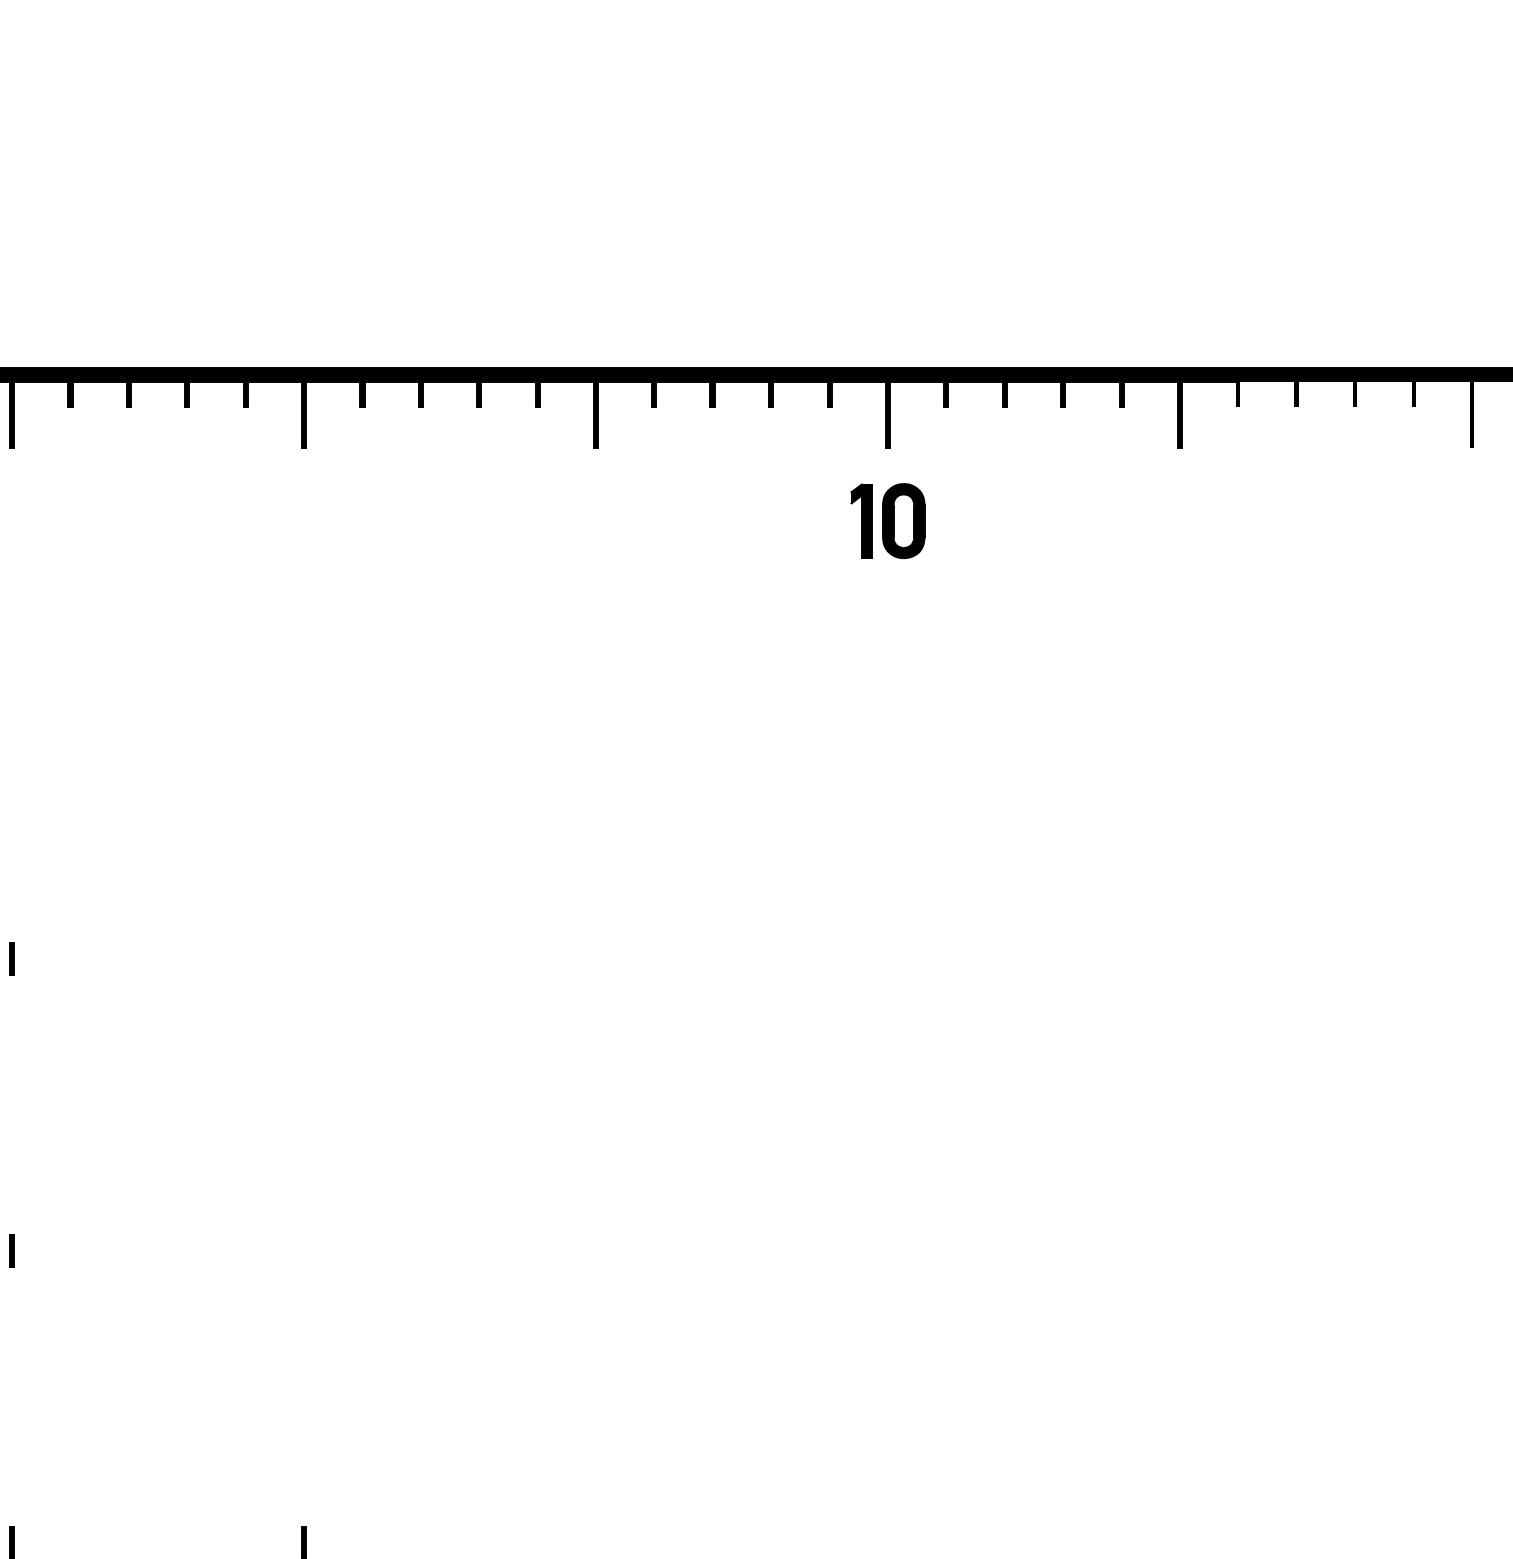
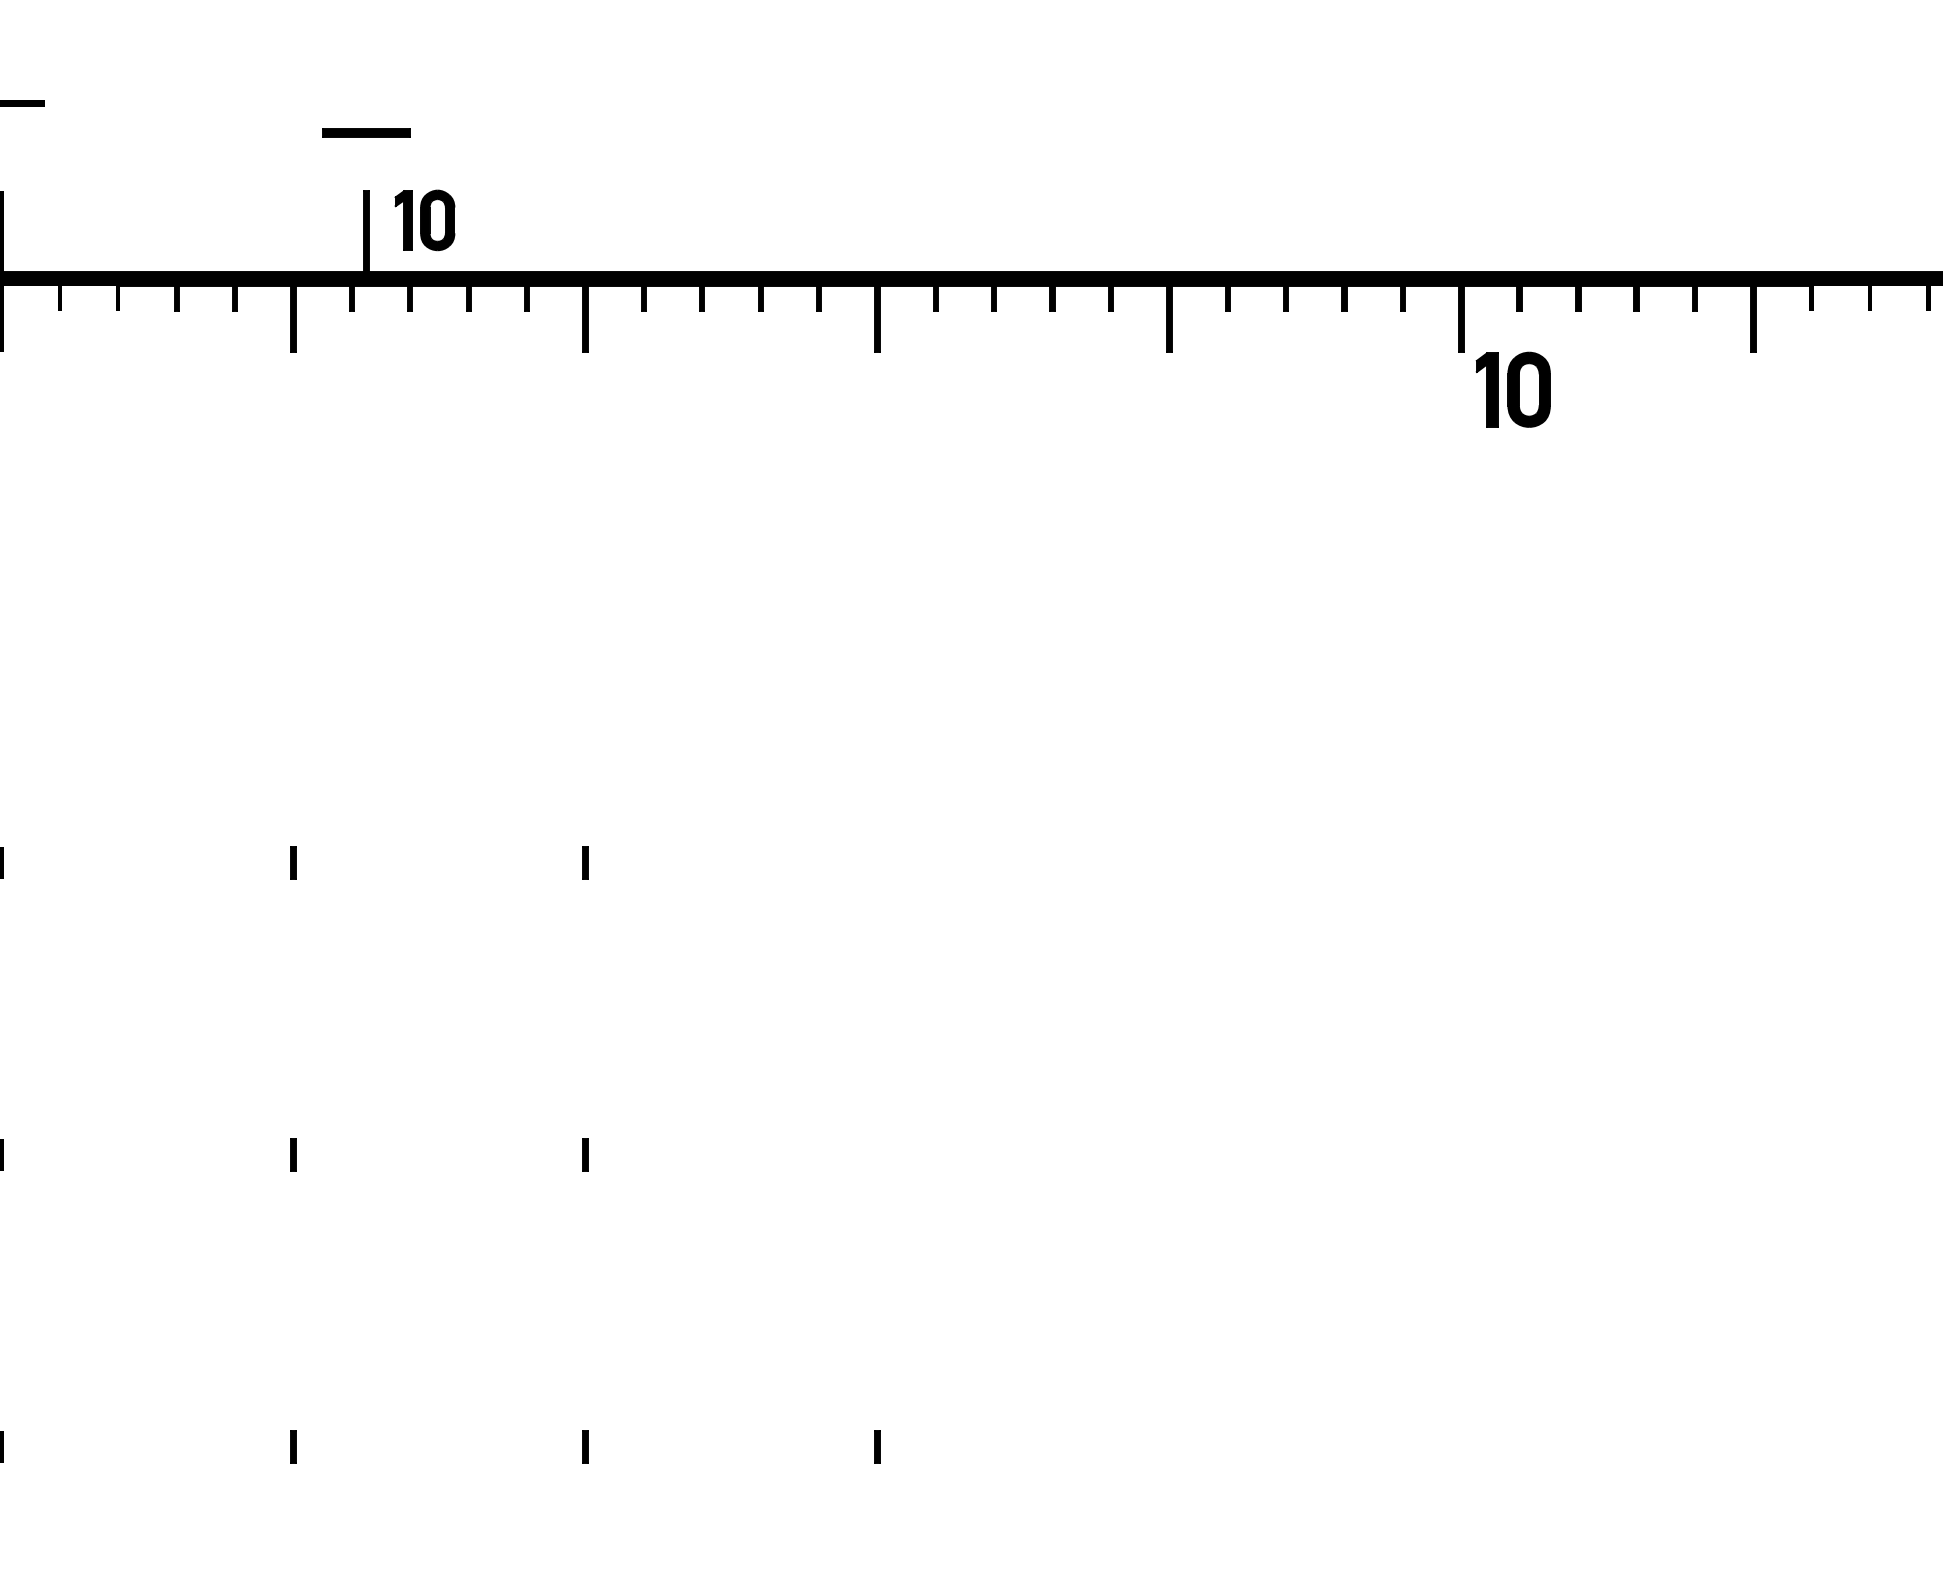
part: (887, 520) -> (1512, 389), moved

